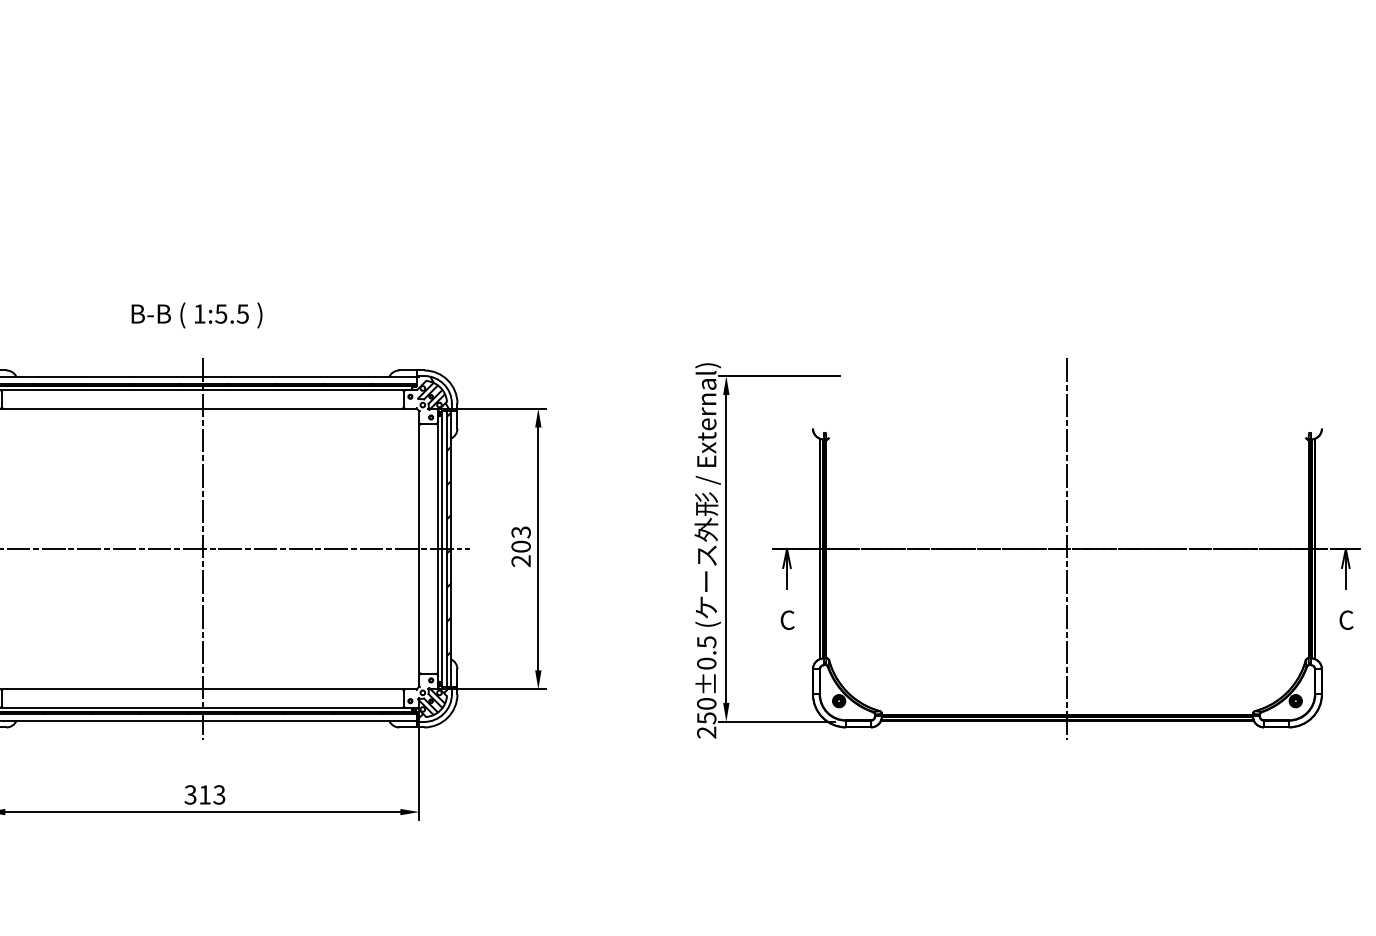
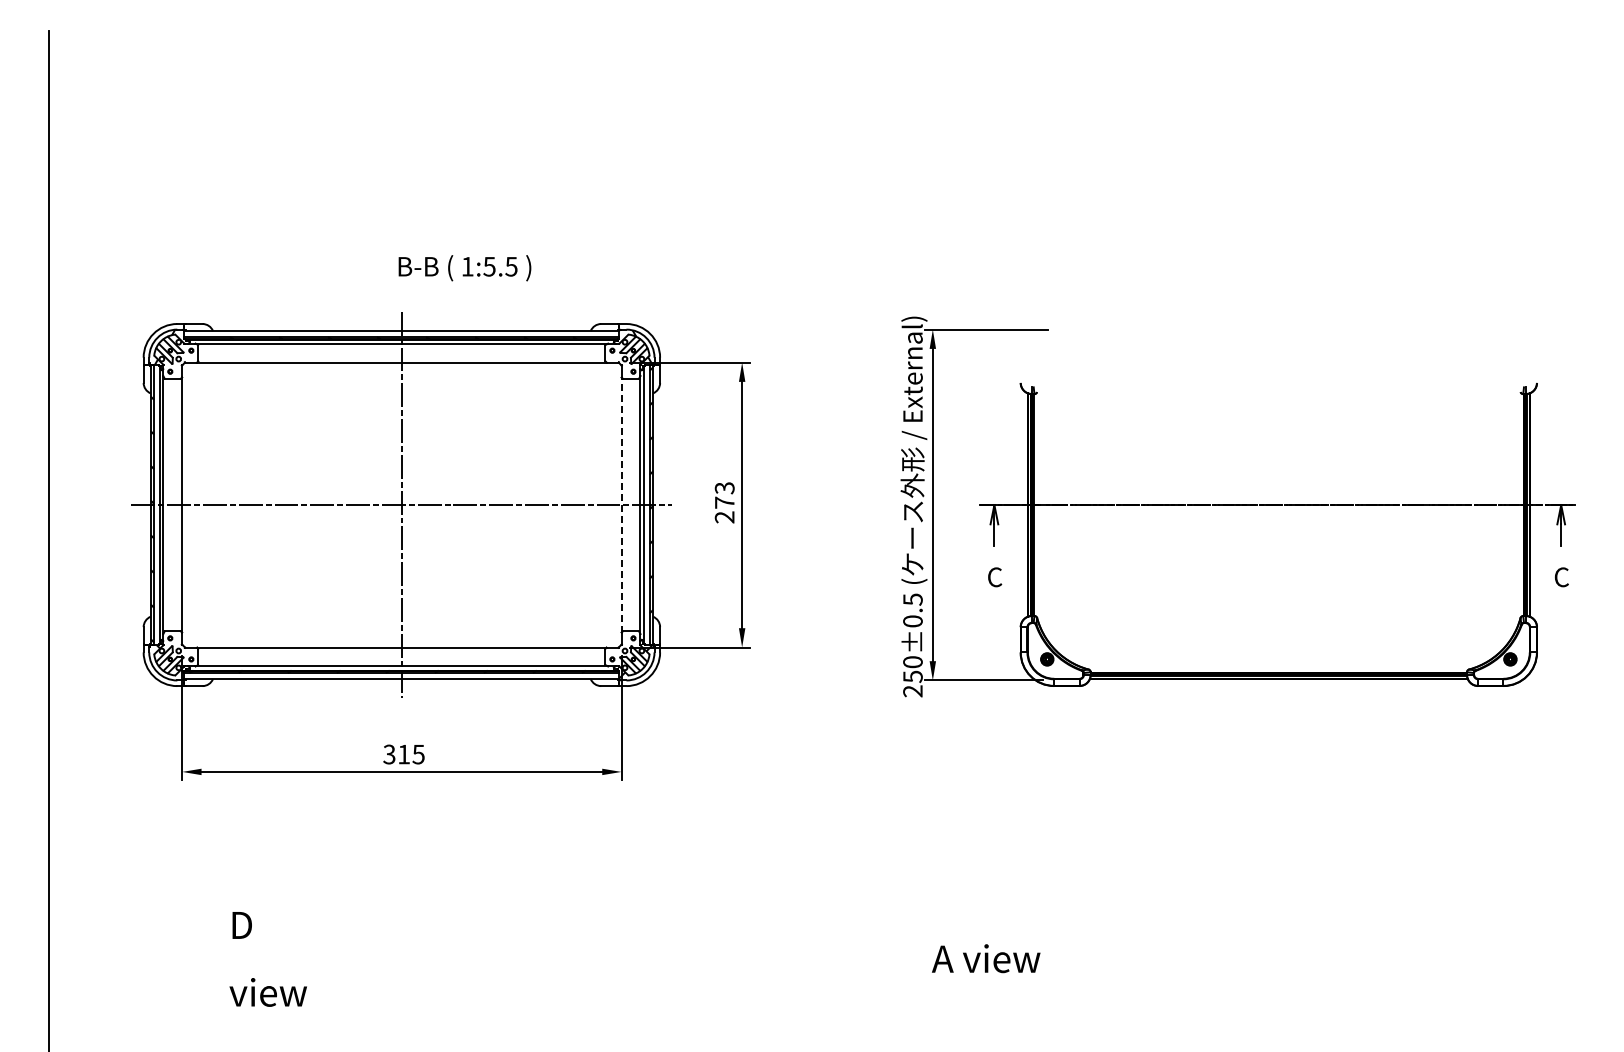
text: (196, 315) -> (464, 268), moved
text: (520, 546) -> (724, 502), 203 -> 273
line: (1067, 548) -> (1278, 504), removed
line: (419, 549) -> (621, 505), solid -> dashed
text: (219, 793) -> (418, 753), 313 -> 315

